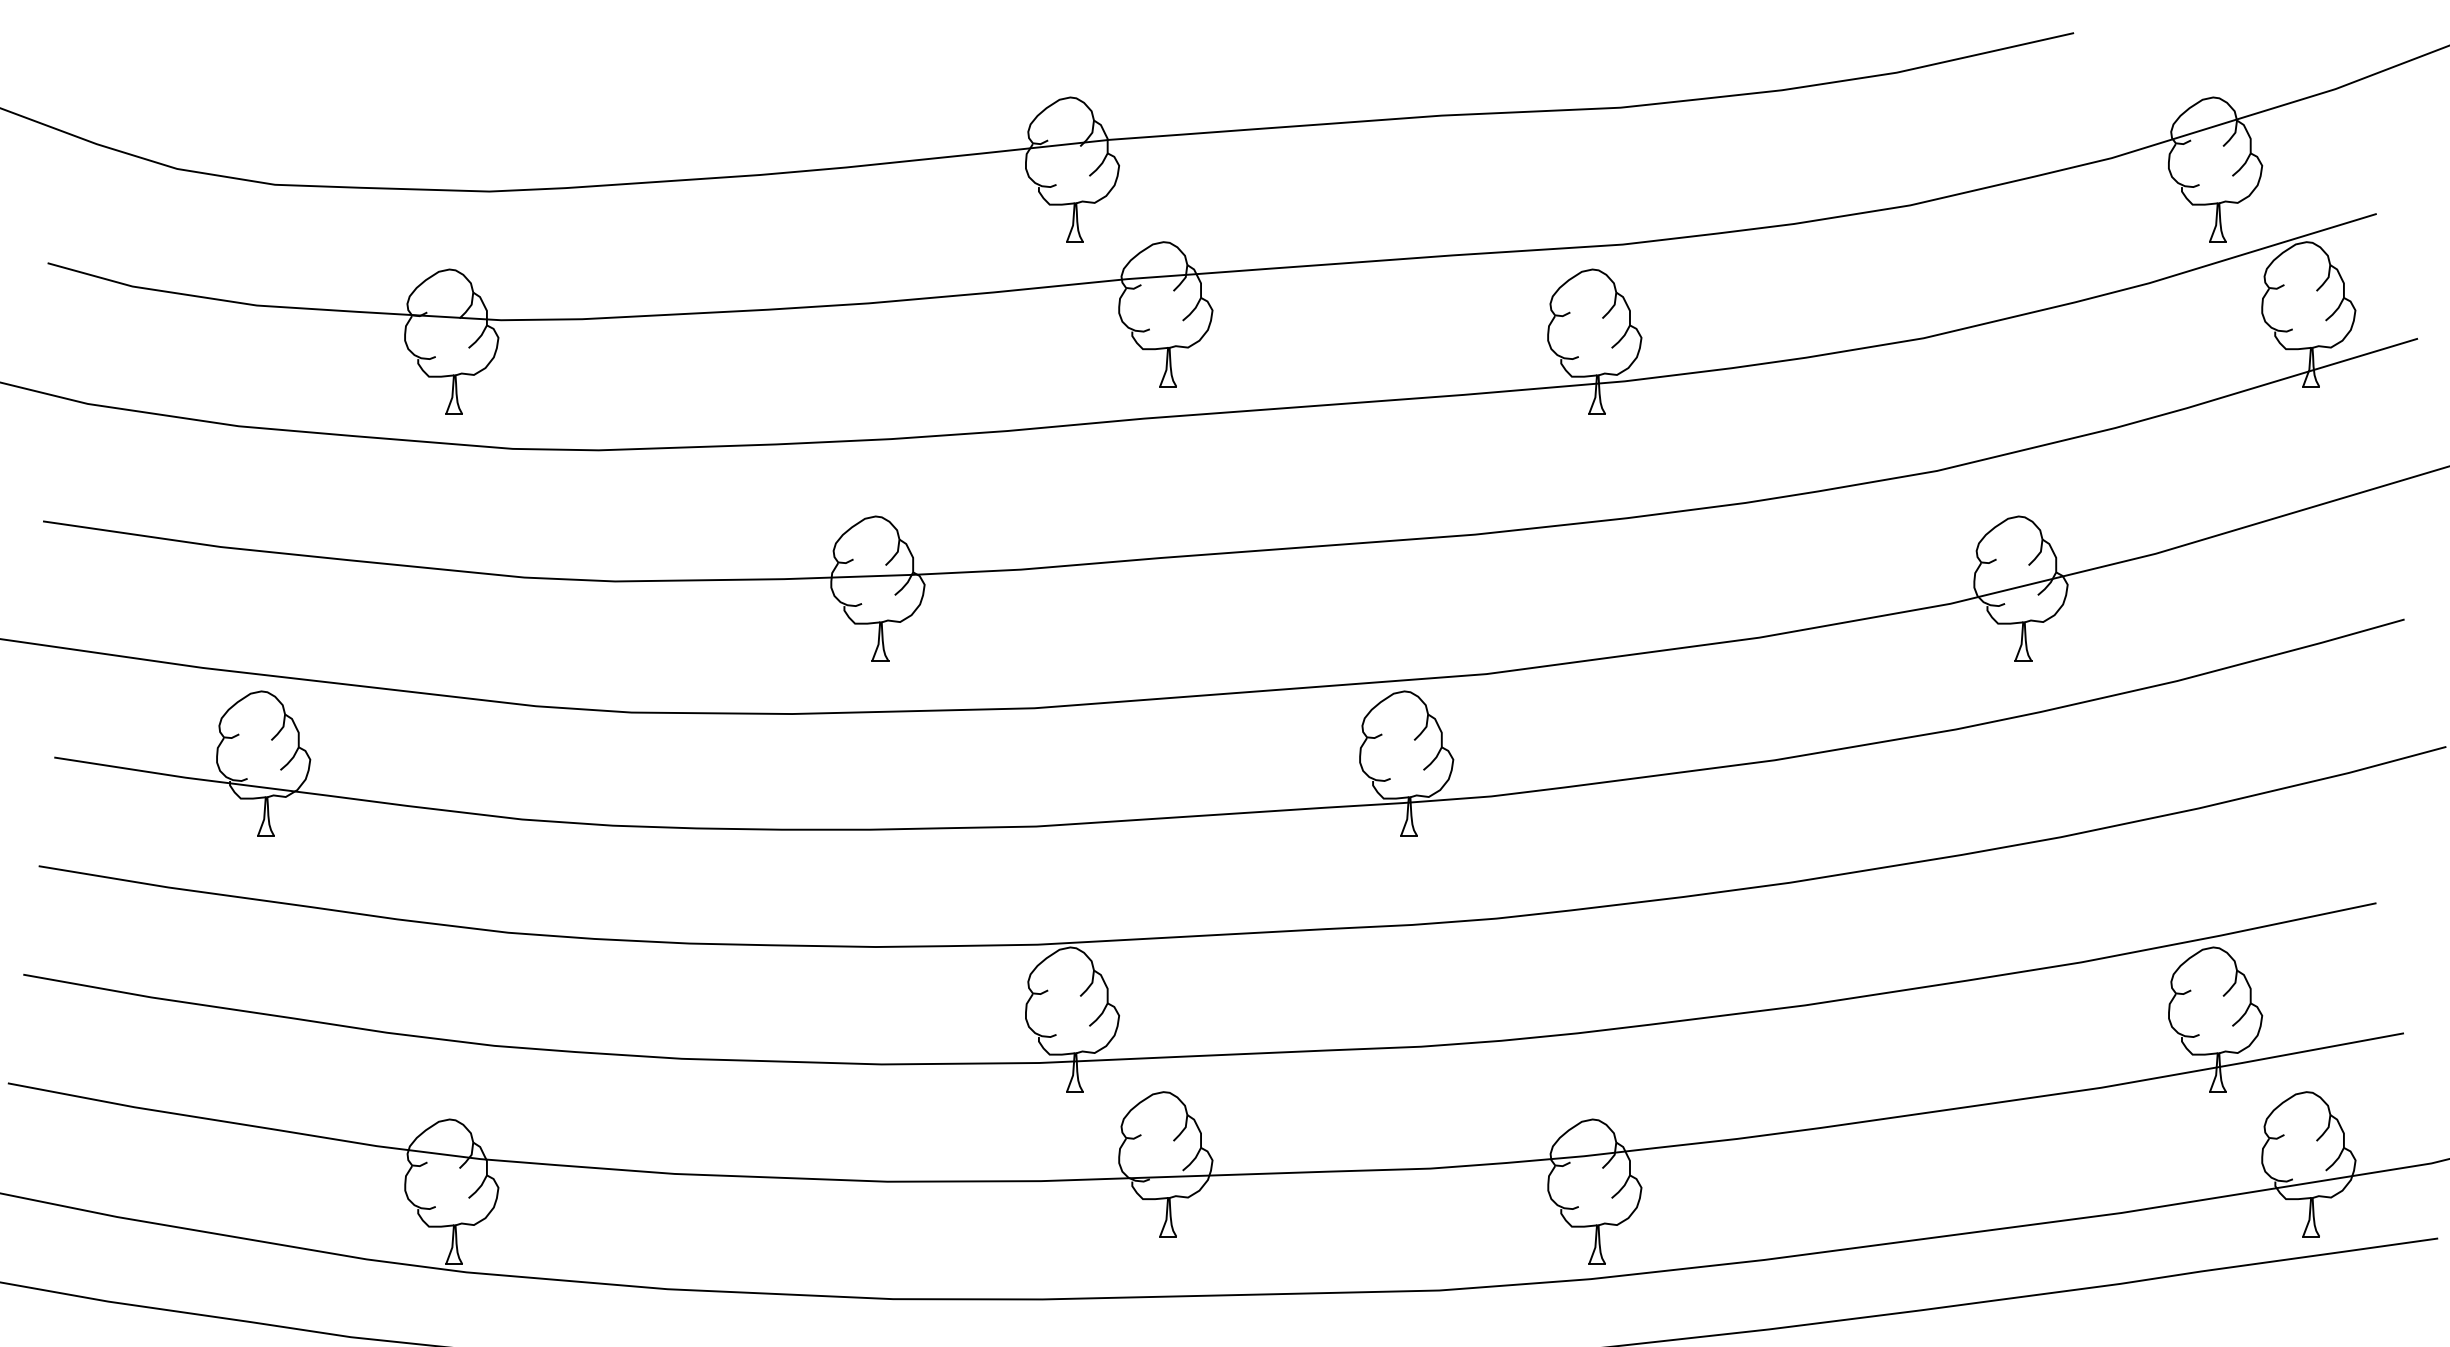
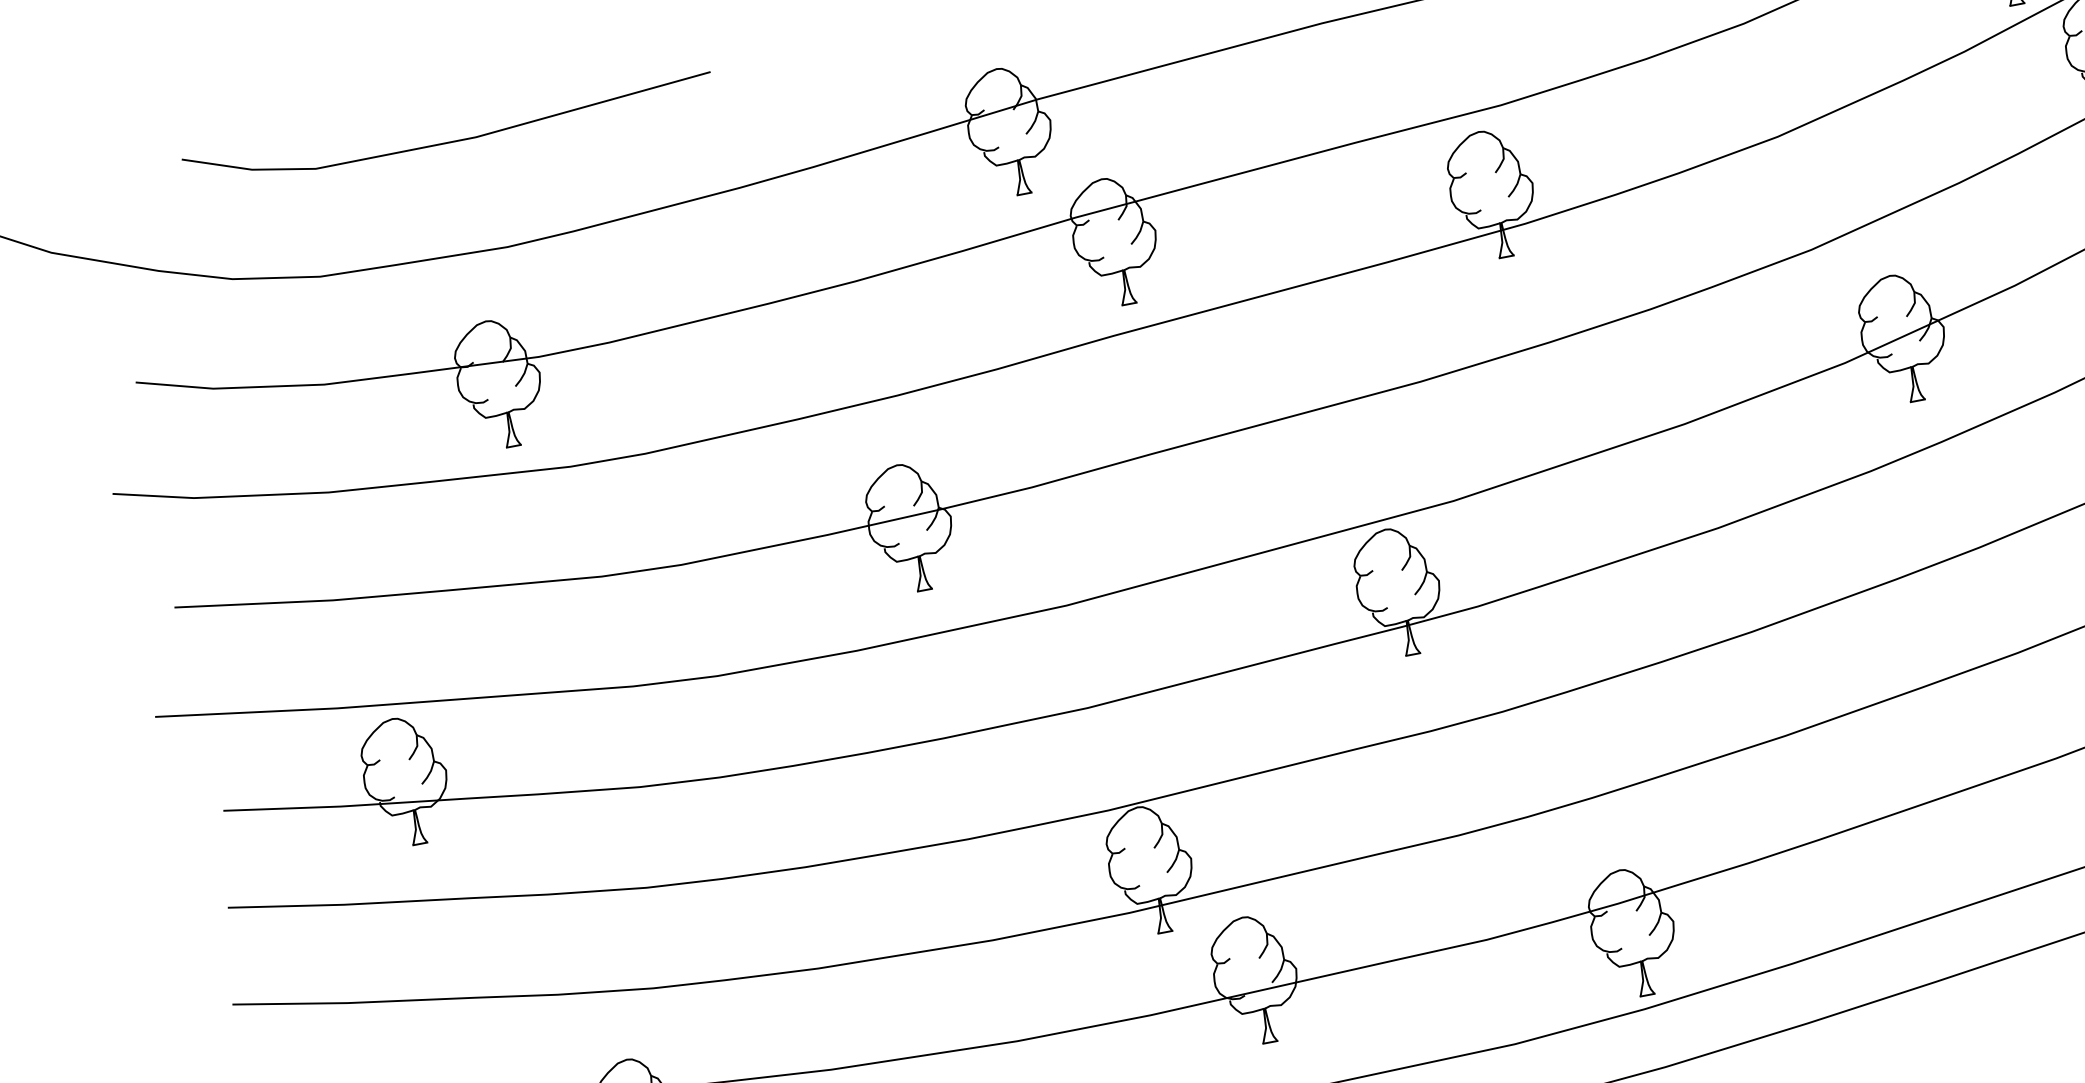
line: (448, 62) -> (450, 141), added

